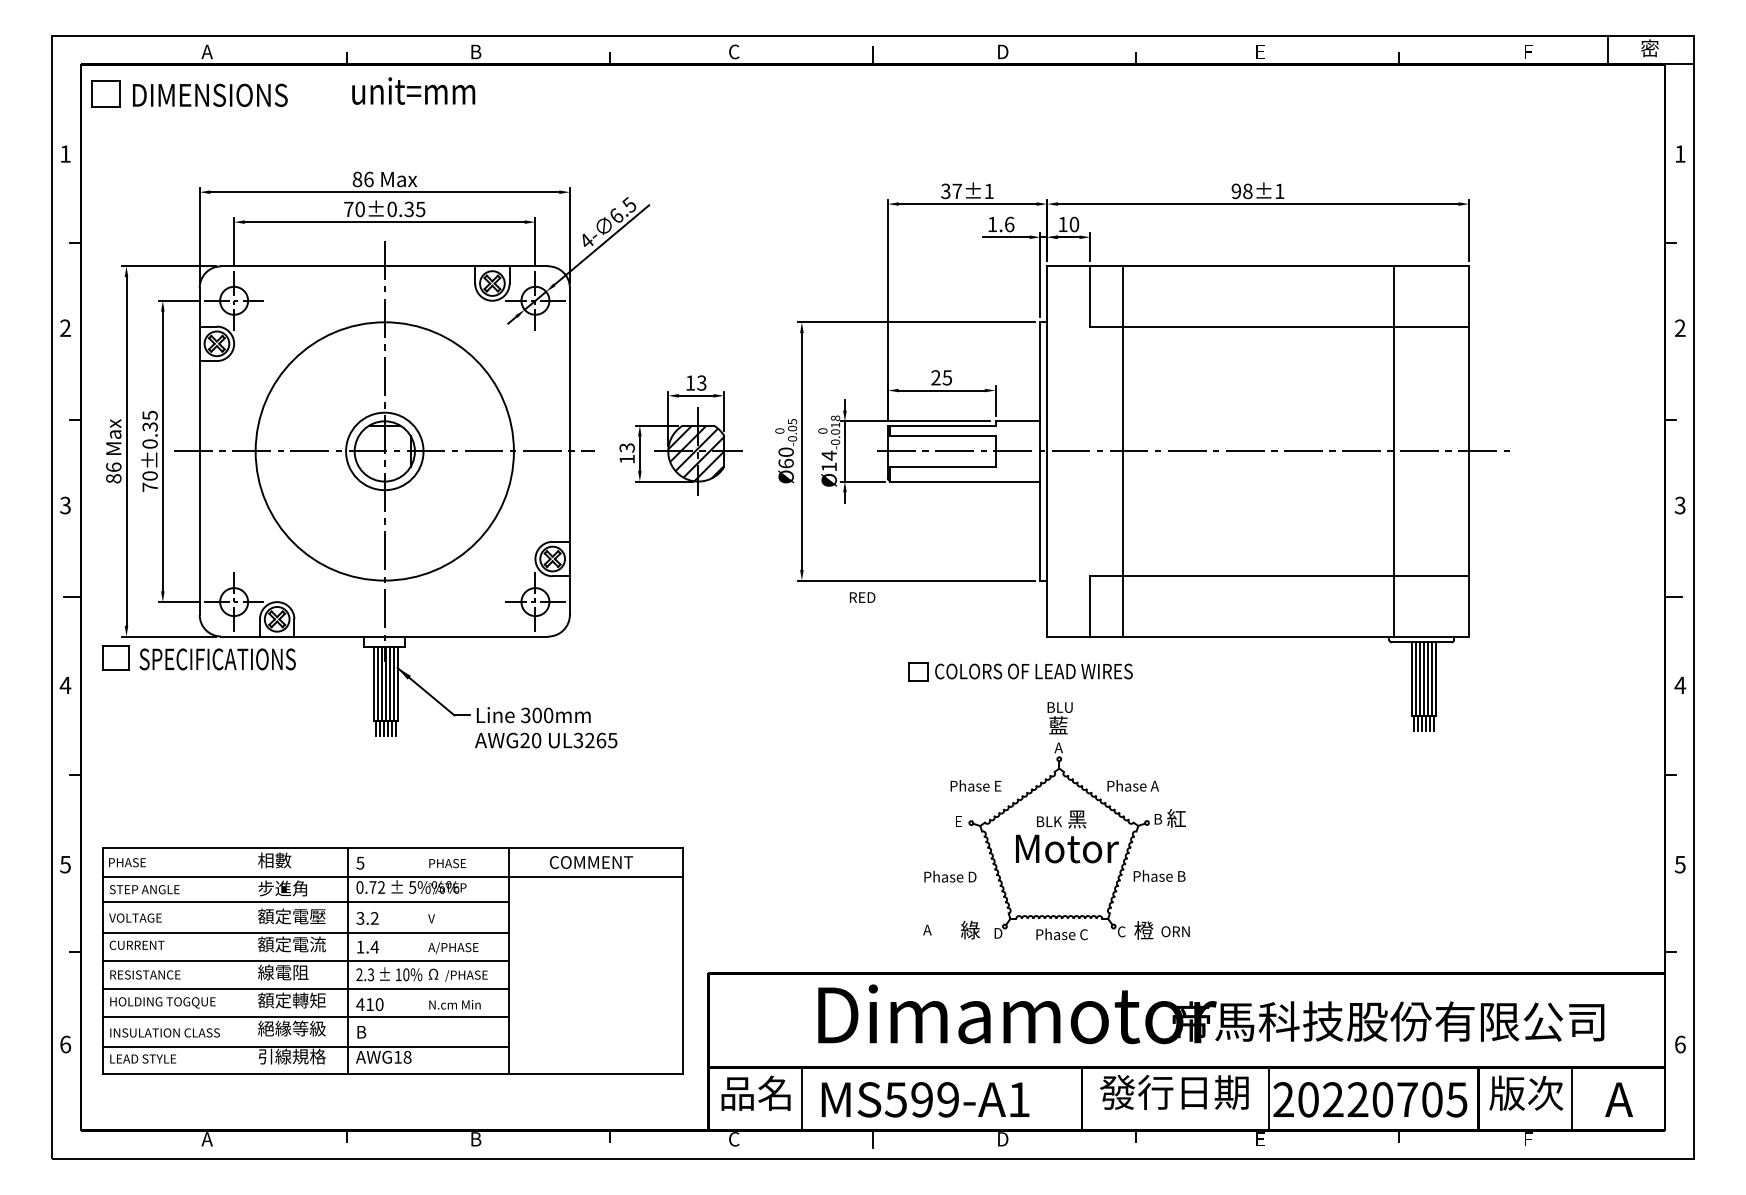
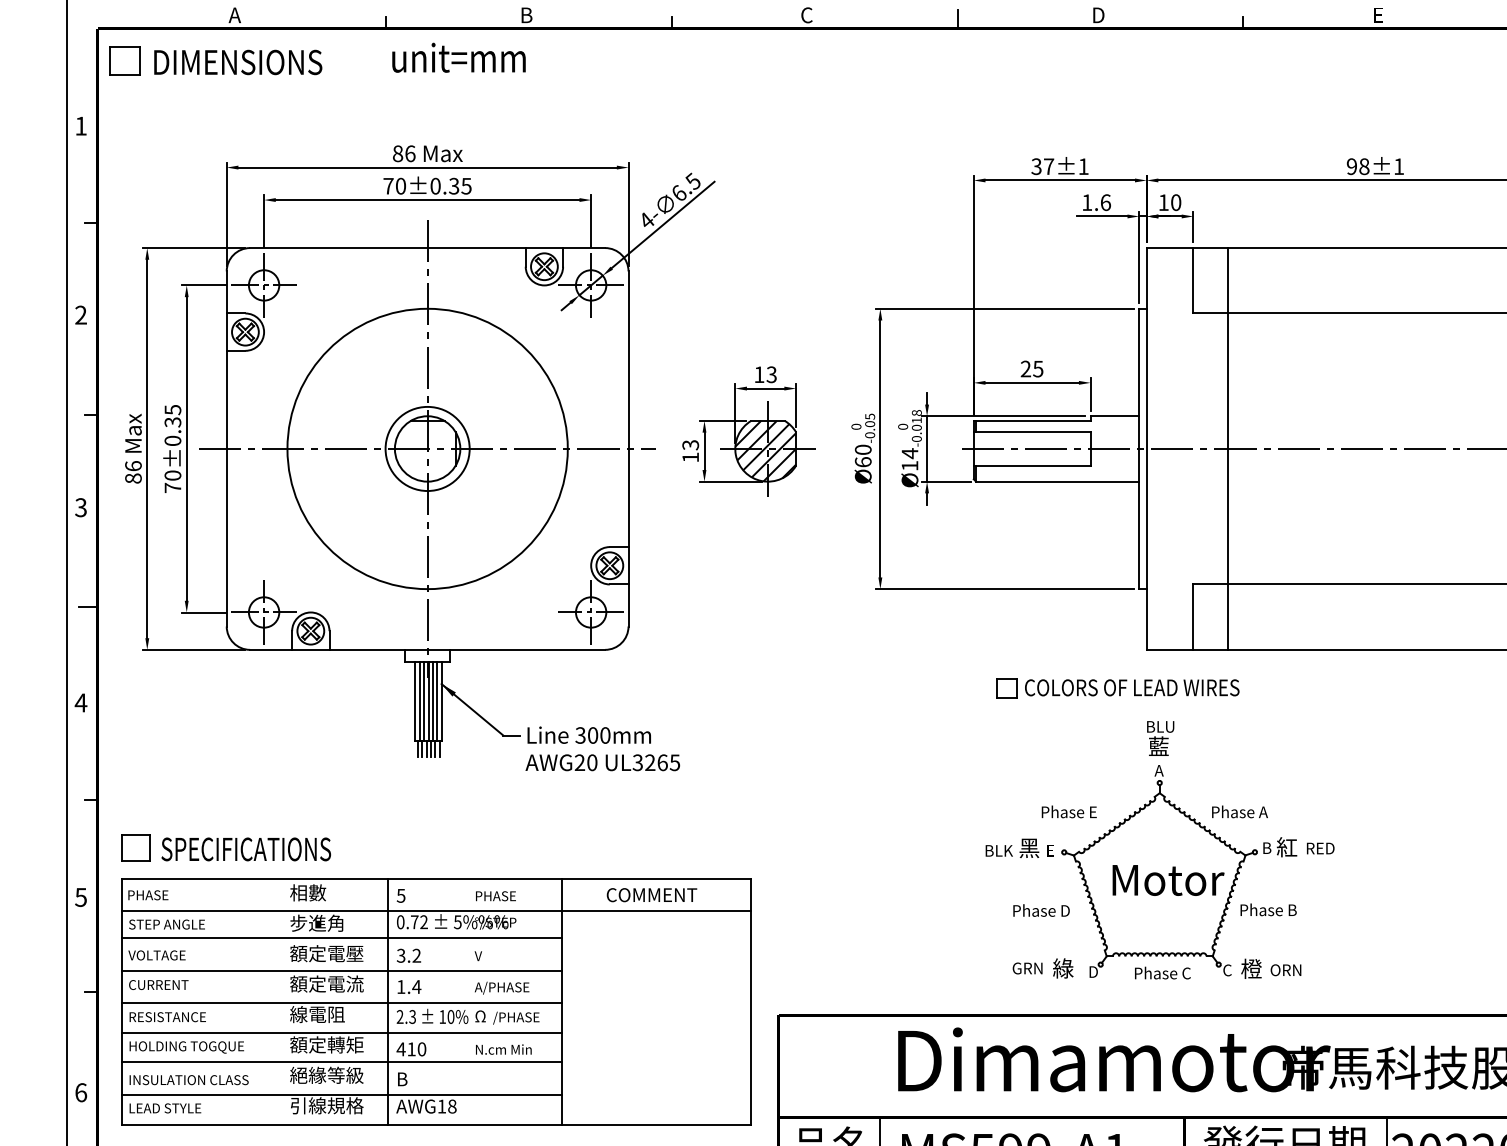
text: (862, 597) -> (1320, 848), moved
part: (198, 657) -> (225, 847), moved
text: (1061, 819) -> (1012, 848), moved
text: (937, 929) -> (1027, 967), A -> GRN

